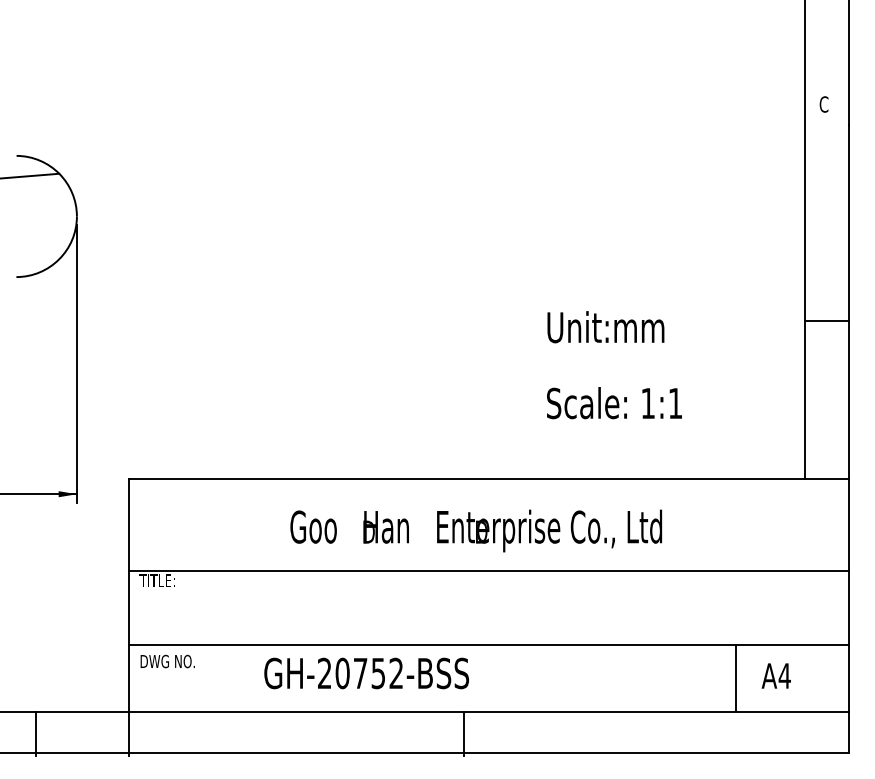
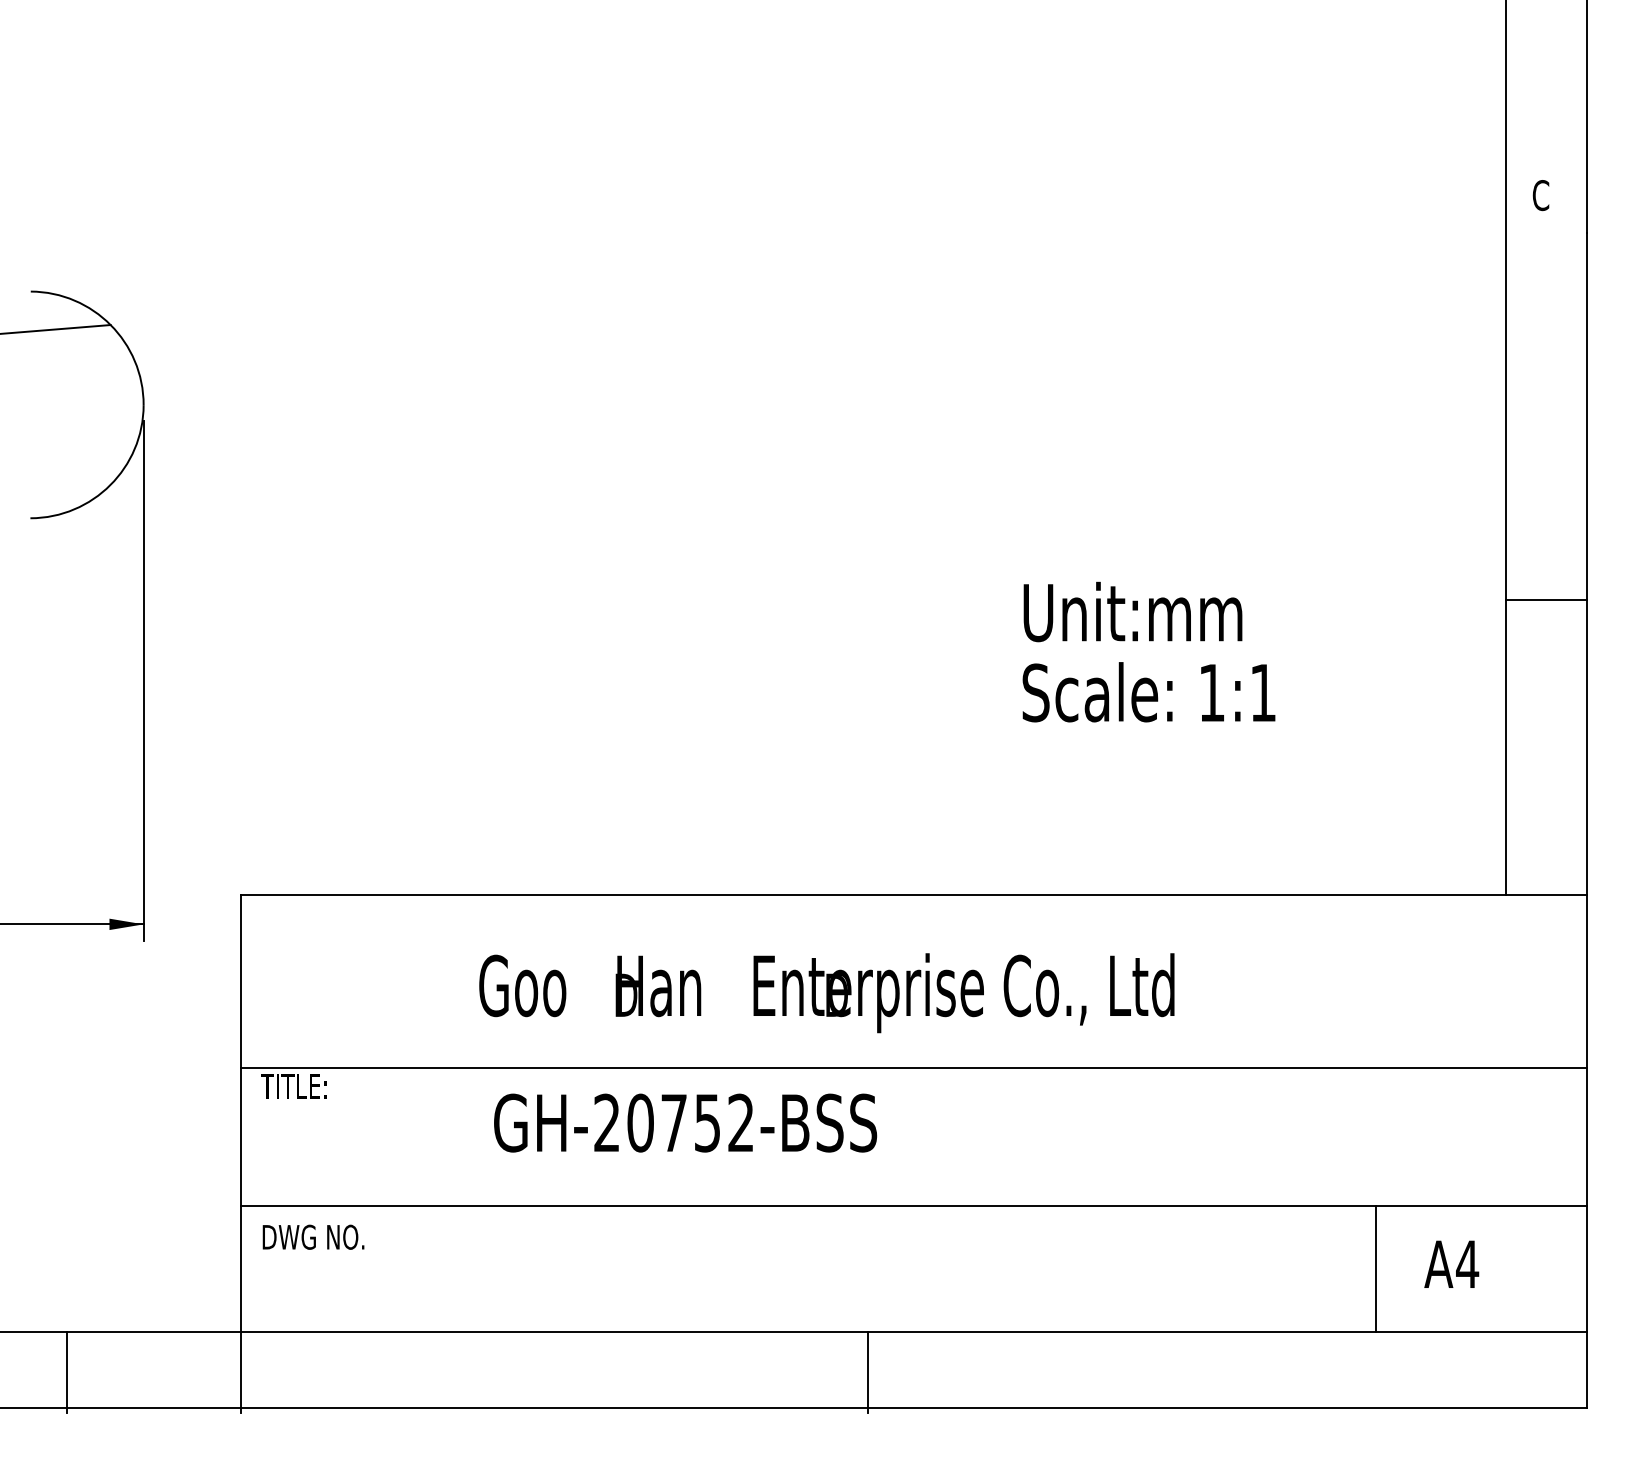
text: (614, 403) -> (1149, 692), moved
text: (476, 530) -> (827, 992), moved
text: (366, 673) -> (685, 1123), moved

